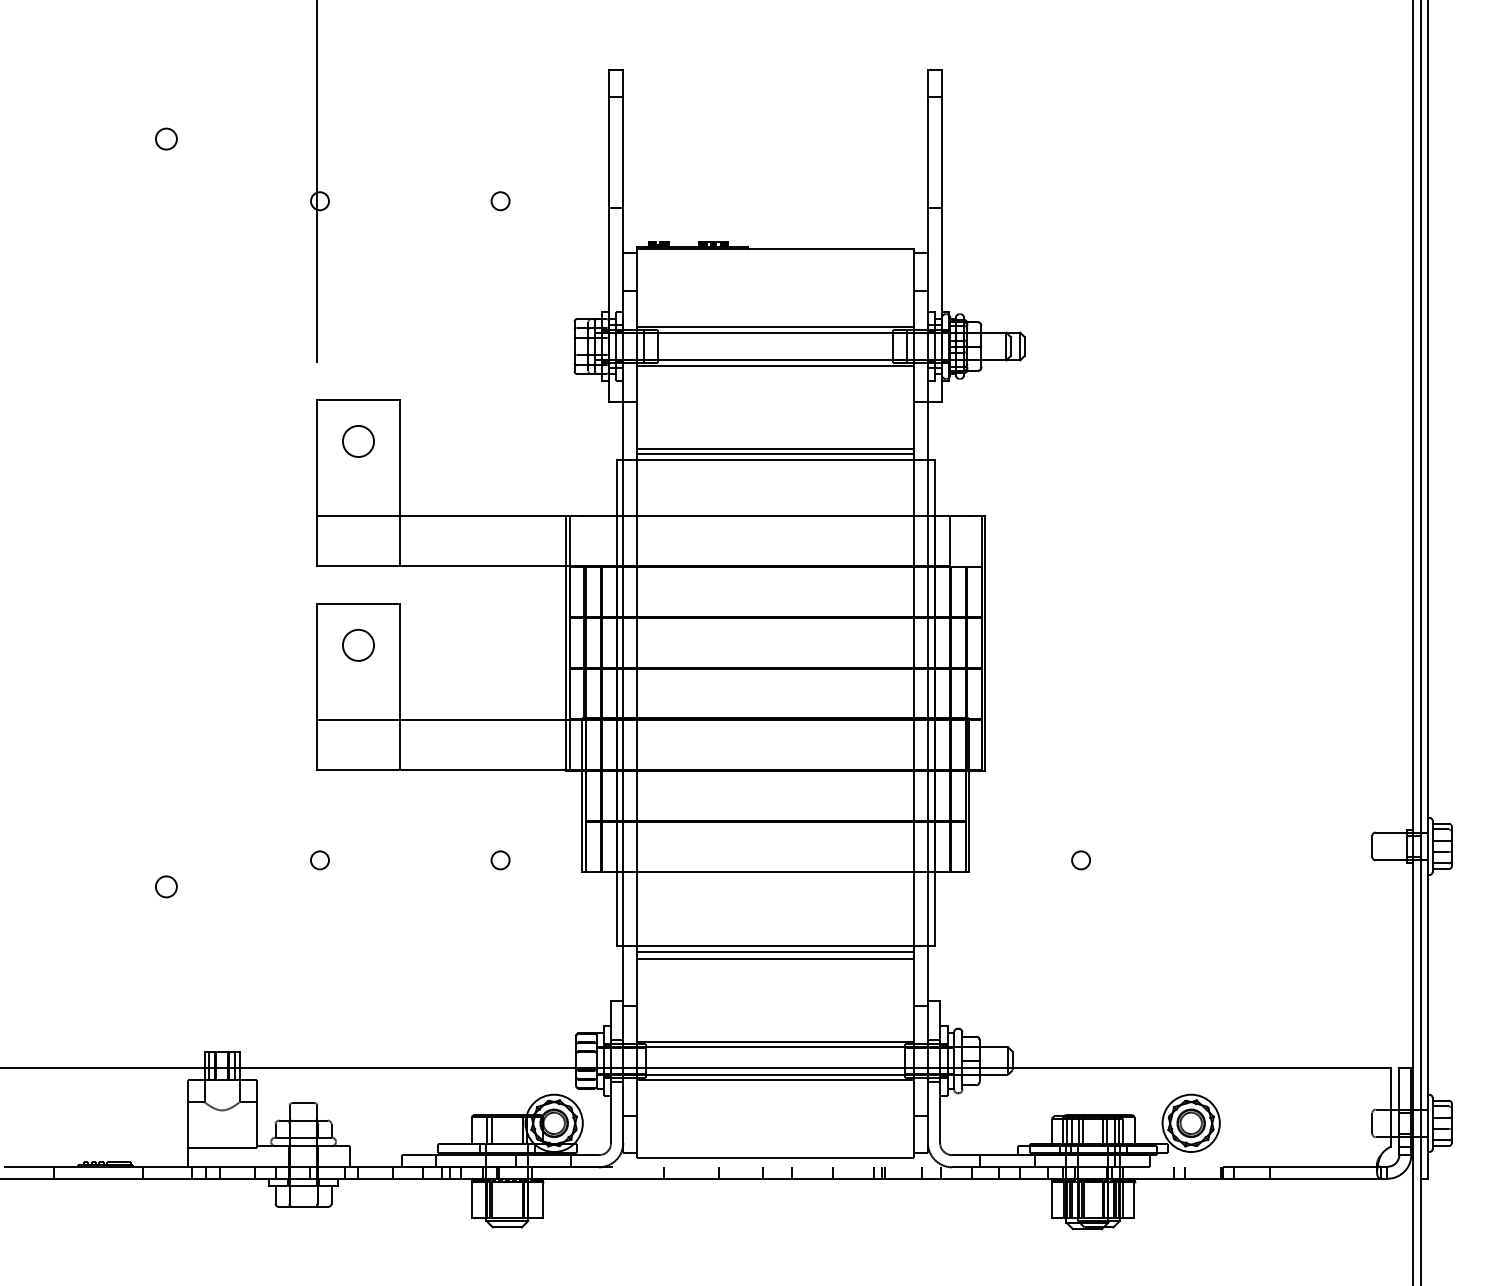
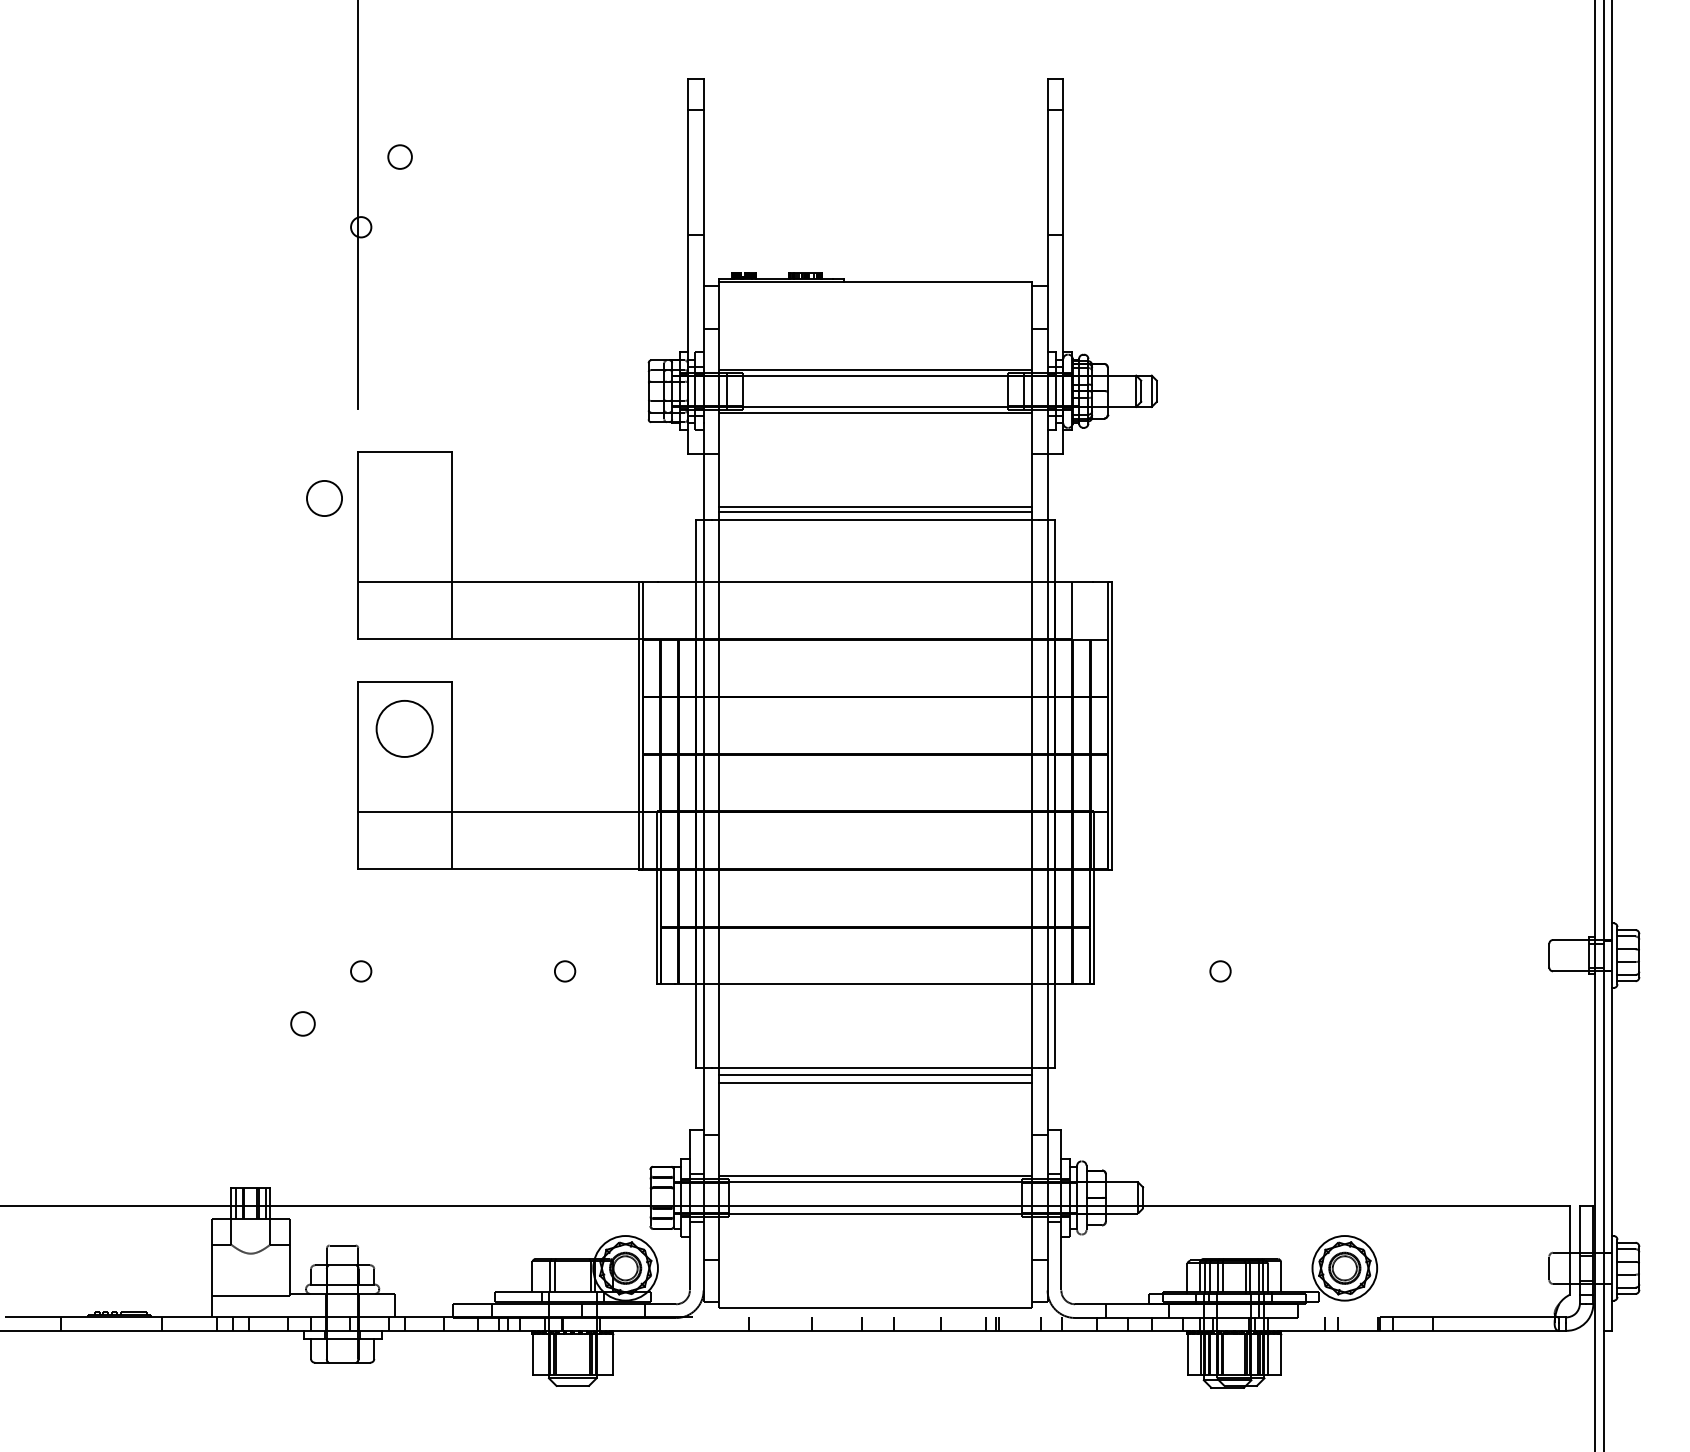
circle: (166, 138) -> (400, 156), moved
circle: (500, 201) -> (565, 227), removed
circle: (358, 441) -> (324, 498), moved
circle: (358, 644) -> (404, 727), size x1.6
circle: (166, 886) -> (303, 1023), moved
line: (775, 1080) -> (875, 1219), removed

